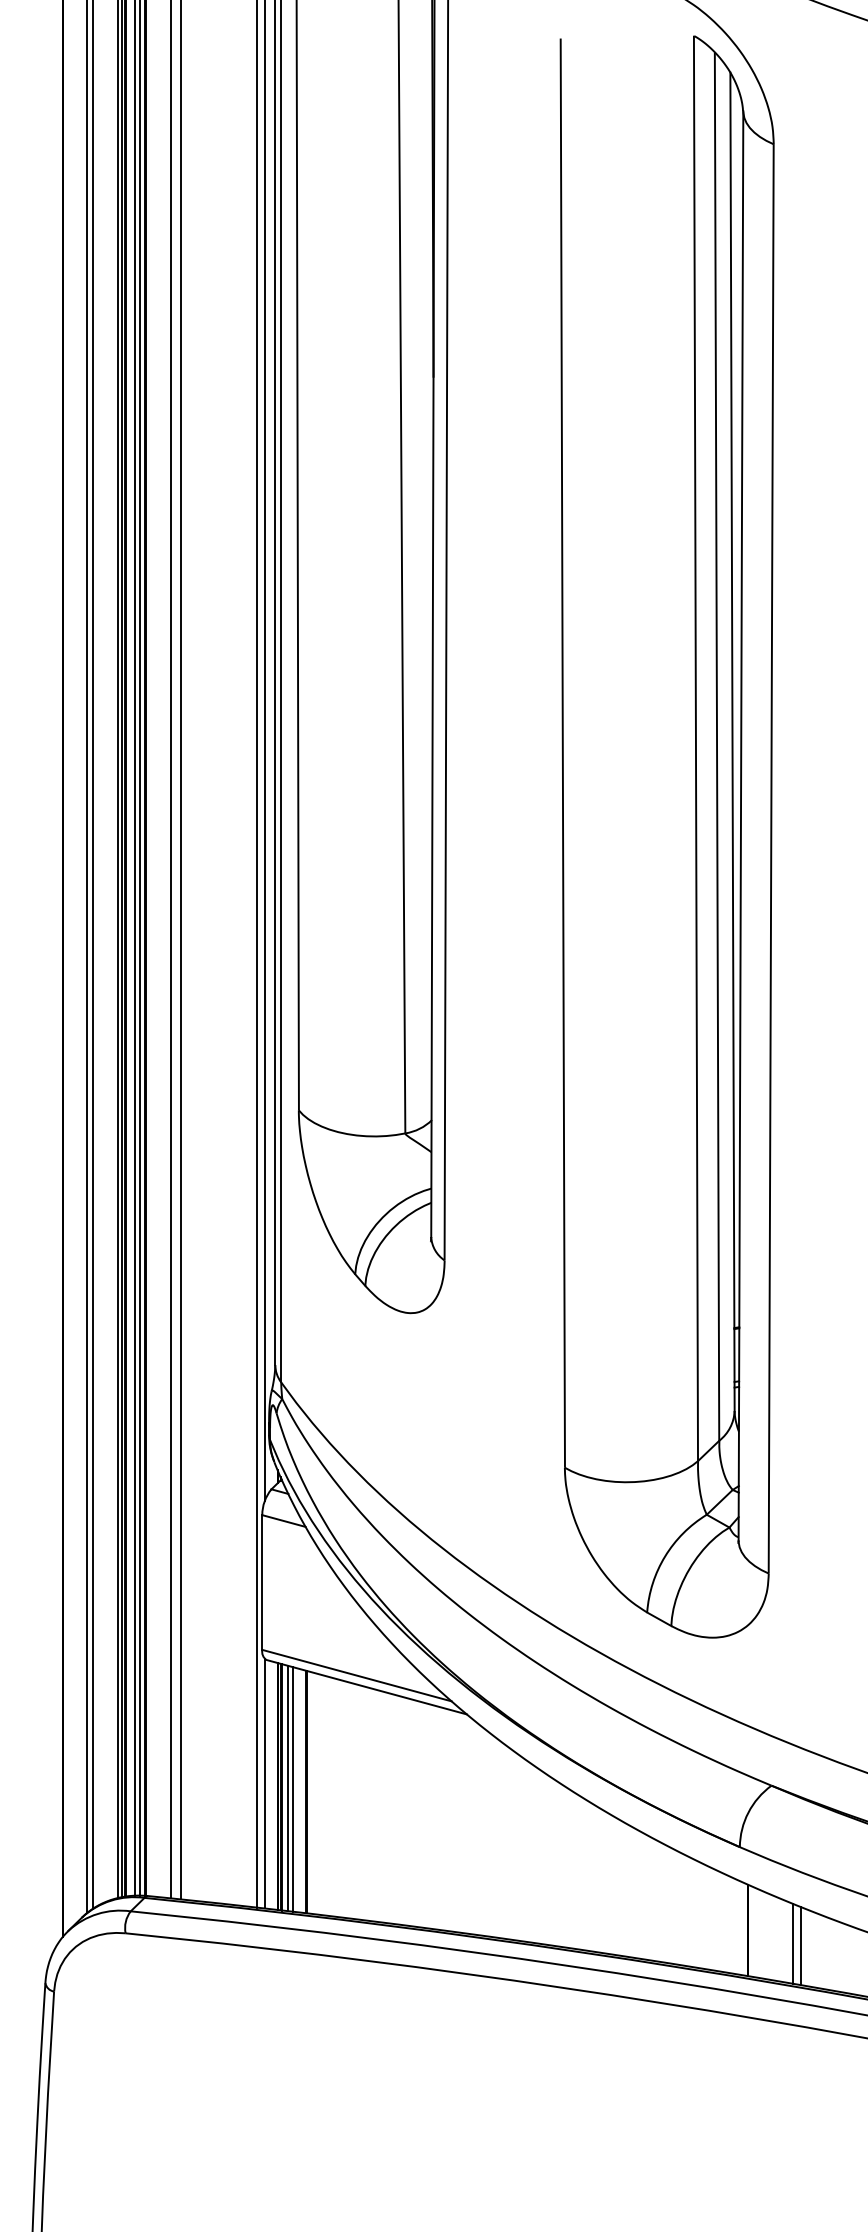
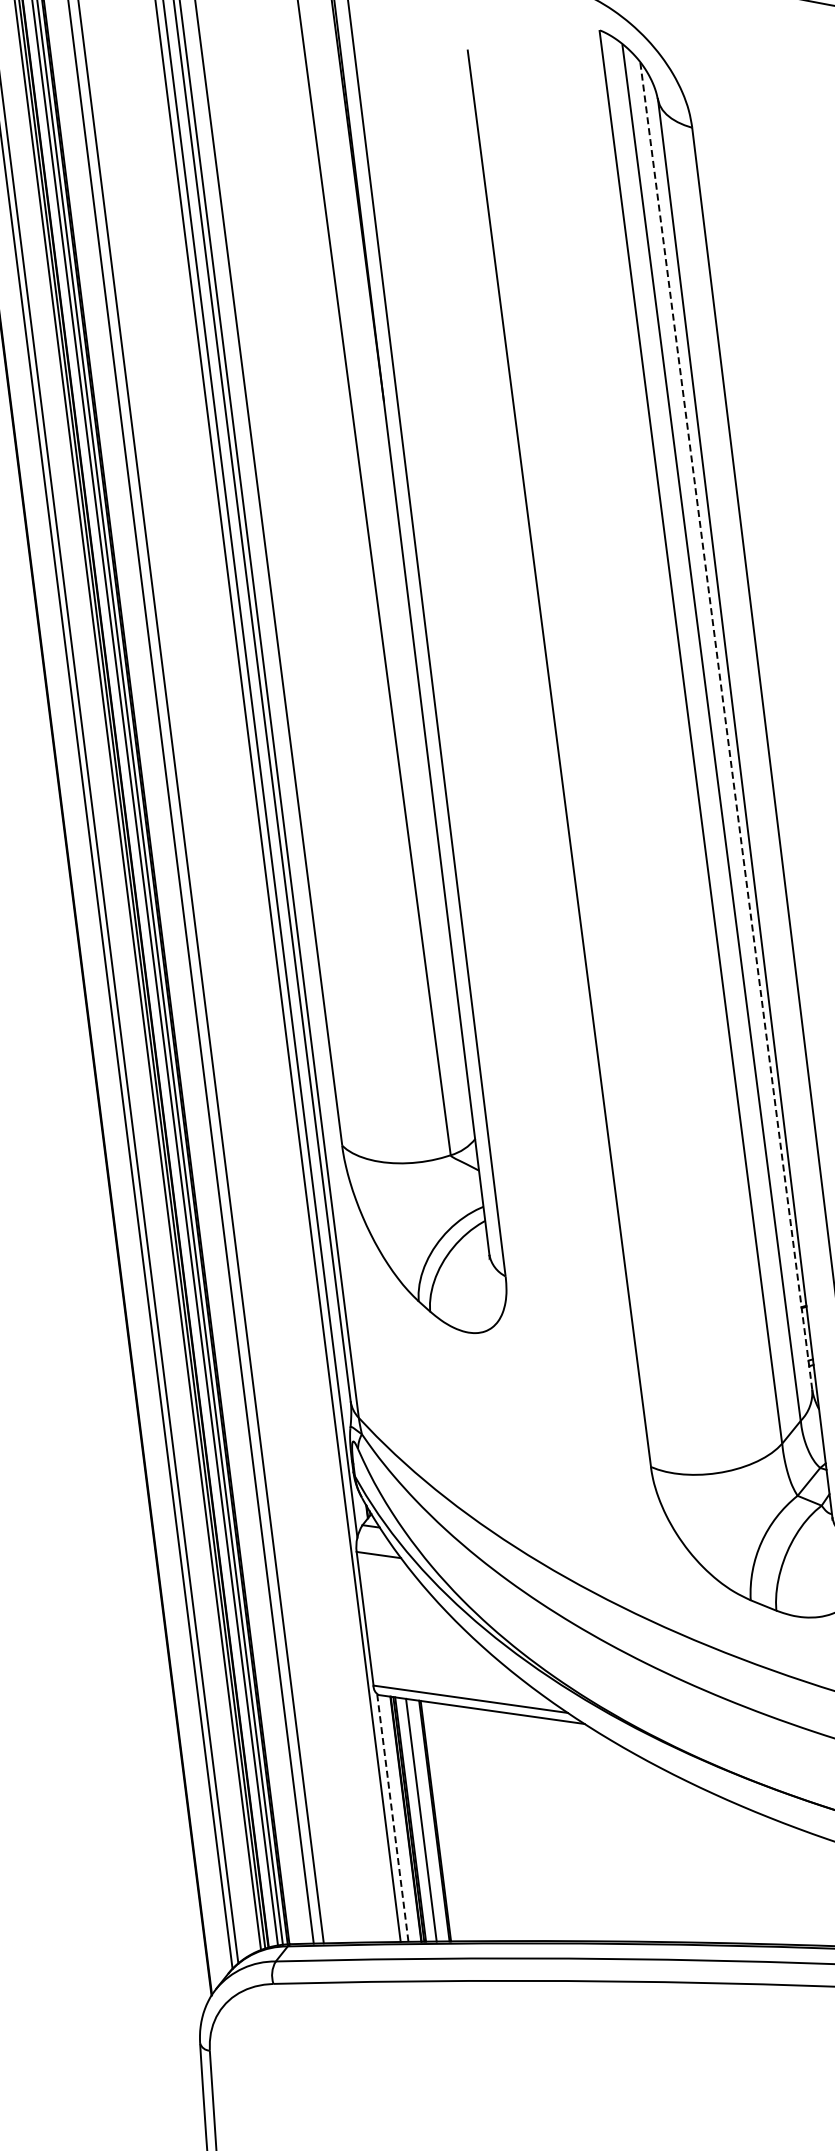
line: (732, 741) -> (726, 725), solid -> dashed
line: (264, 1783) -> (392, 1817), solid -> dashed
line: (288, 1788) -> (416, 1819), removed

